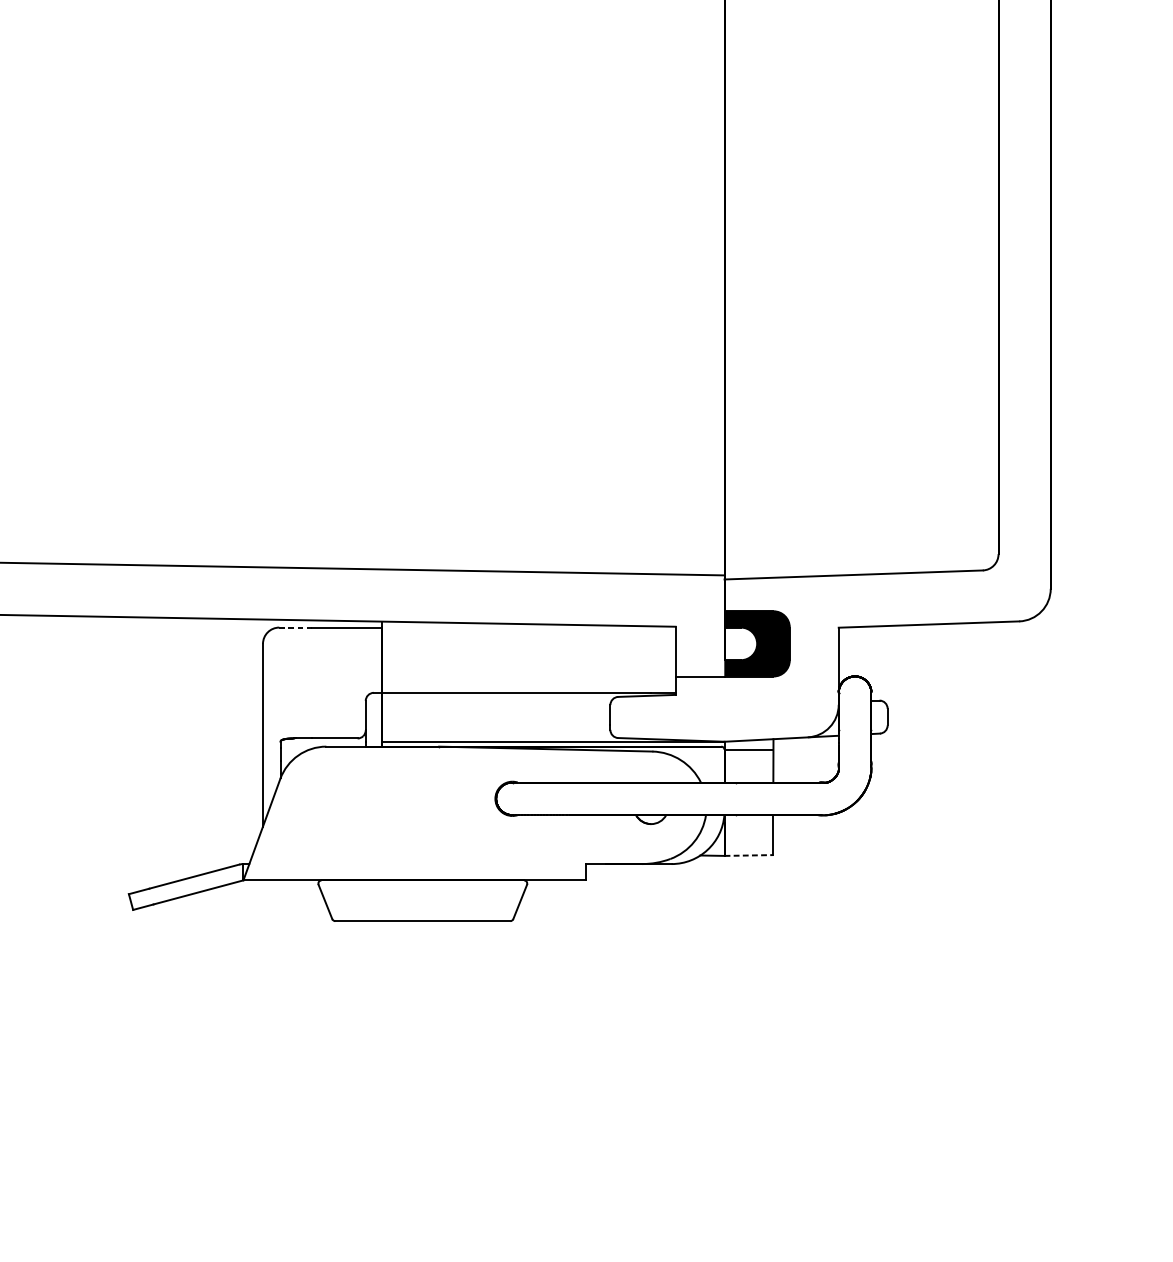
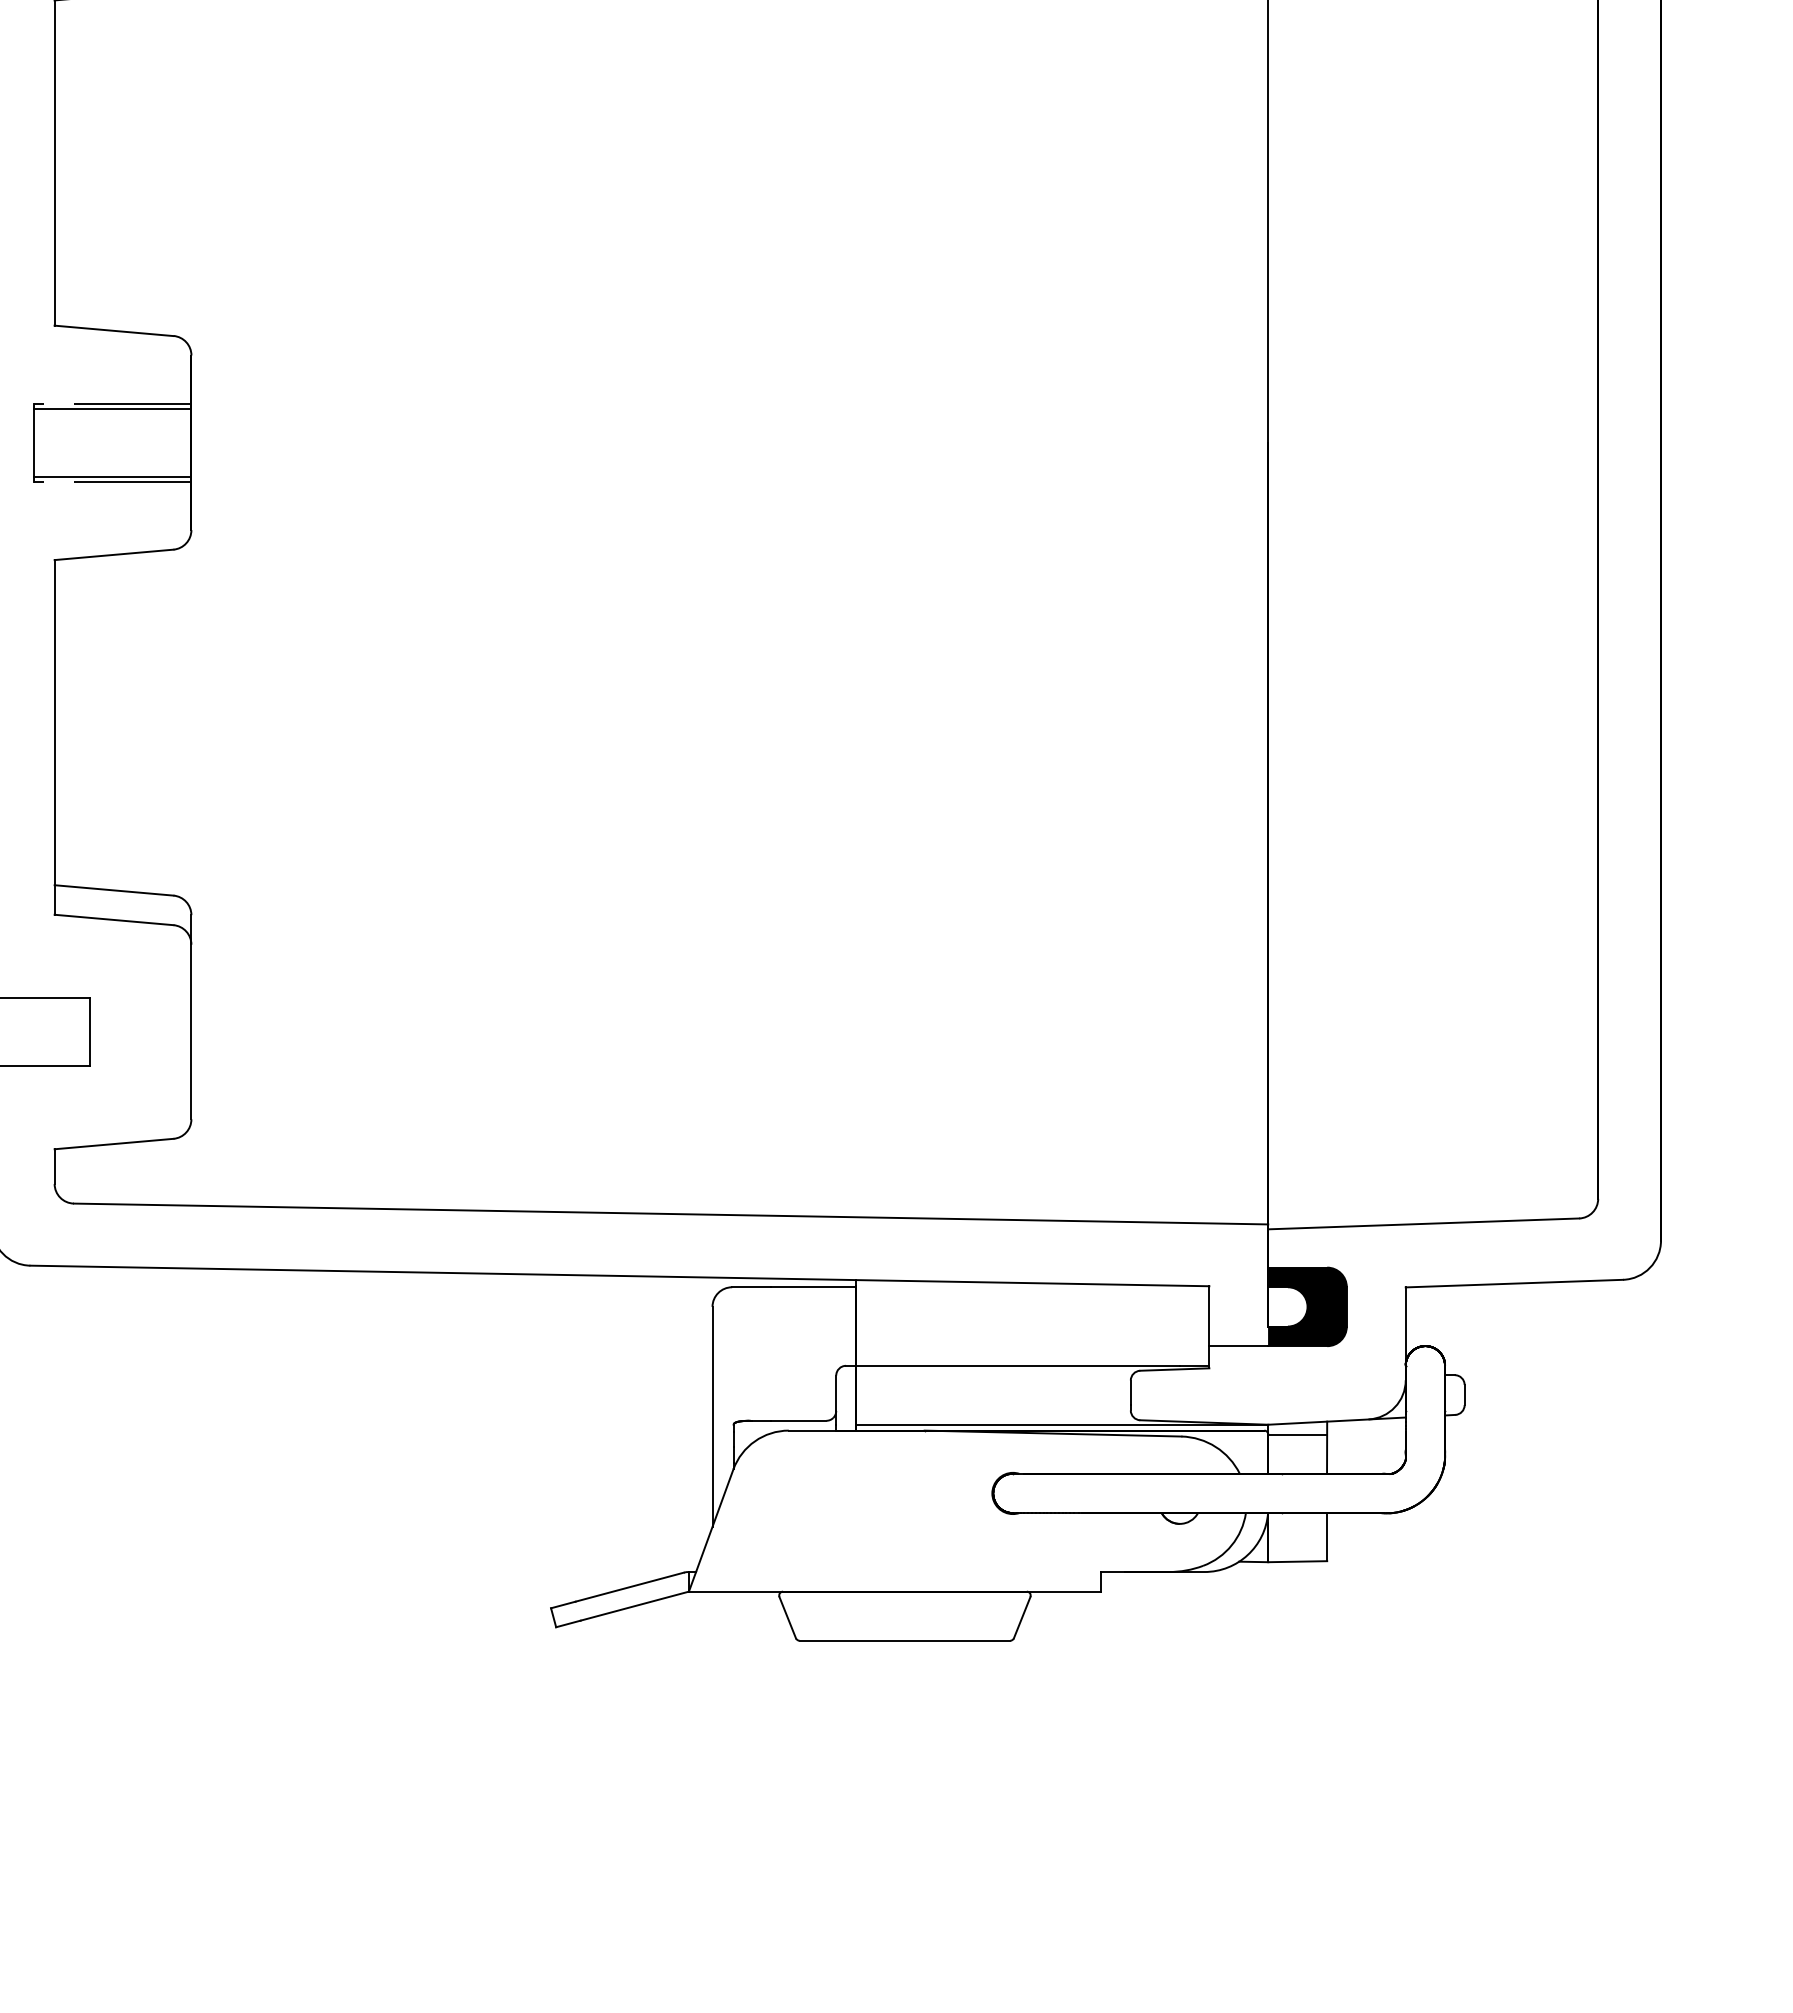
line: (295, 627) -> (751, 1287), dashed -> solid
line: (749, 855) -> (1298, 1561), dashed -> solid

